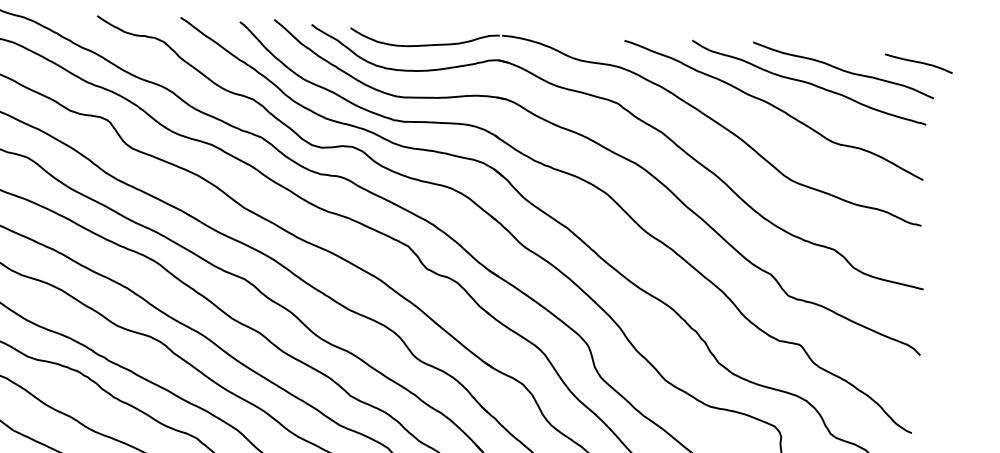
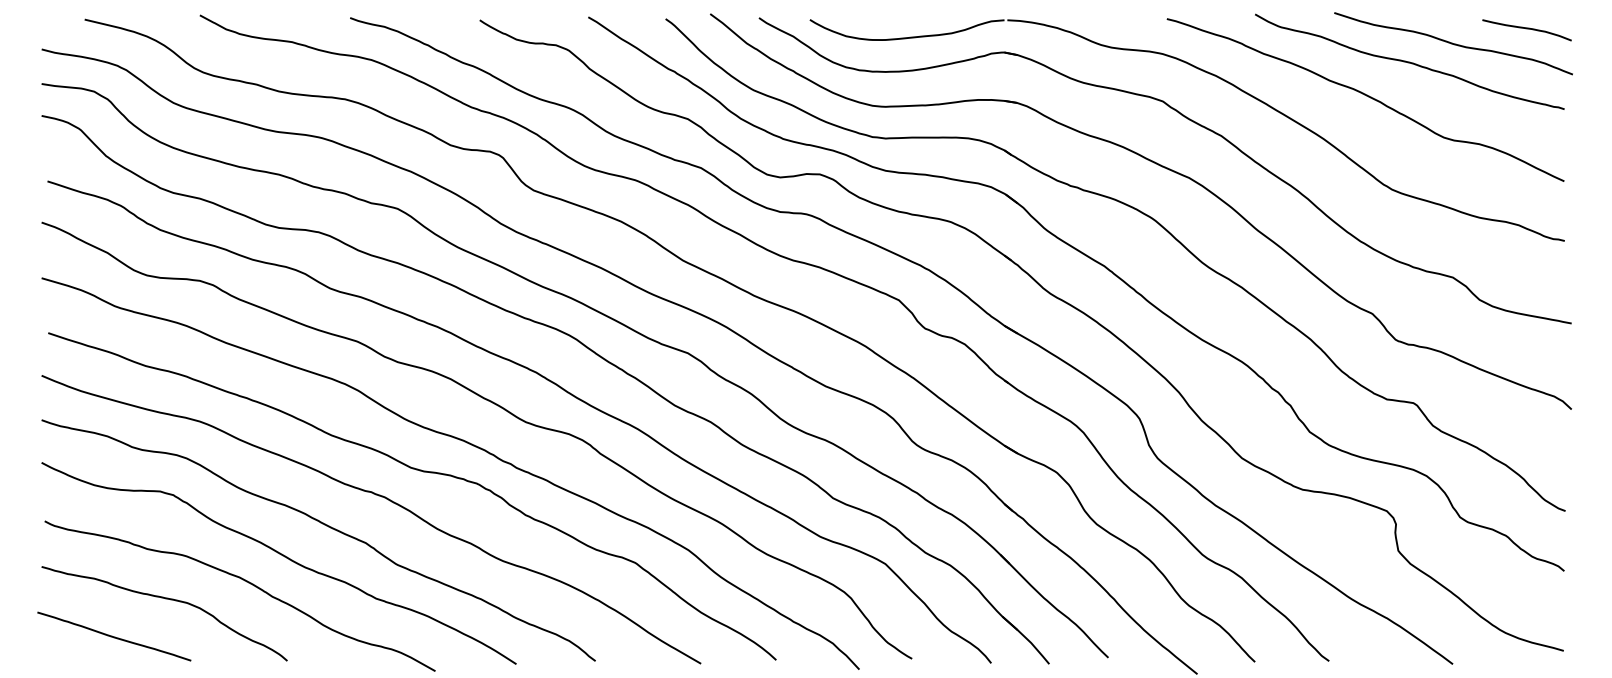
curve: (918, 63) -> (1526, 29), moved

